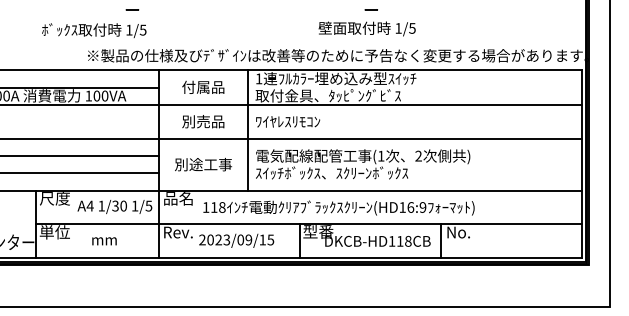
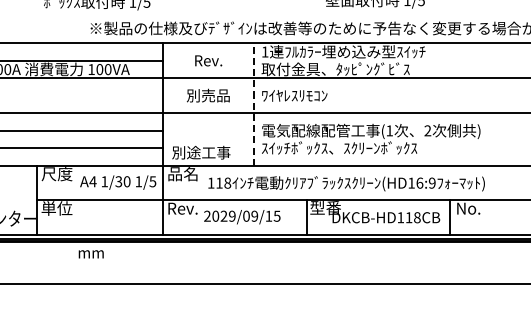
text: (203, 86) -> (208, 59), 付属品 -> Rev.
line: (247, 129) -> (253, 103), solid -> dashed
text: (203, 164) -> (201, 152), moved
text: (226, 240) -> (231, 216), 2023/09/15 -> 2029/09/15
text: (104, 241) -> (91, 254), moved

